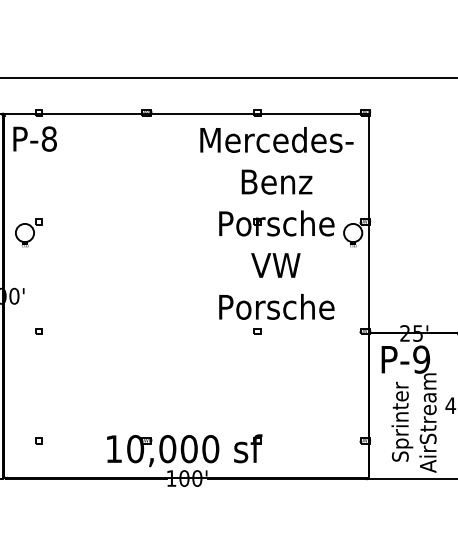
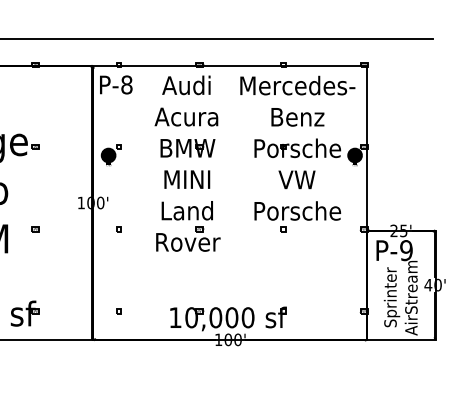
fill: (24, 233) -> (108, 155), added
fill: (352, 233) -> (354, 155), added
part: (132, 235) -> (189, 157), added

